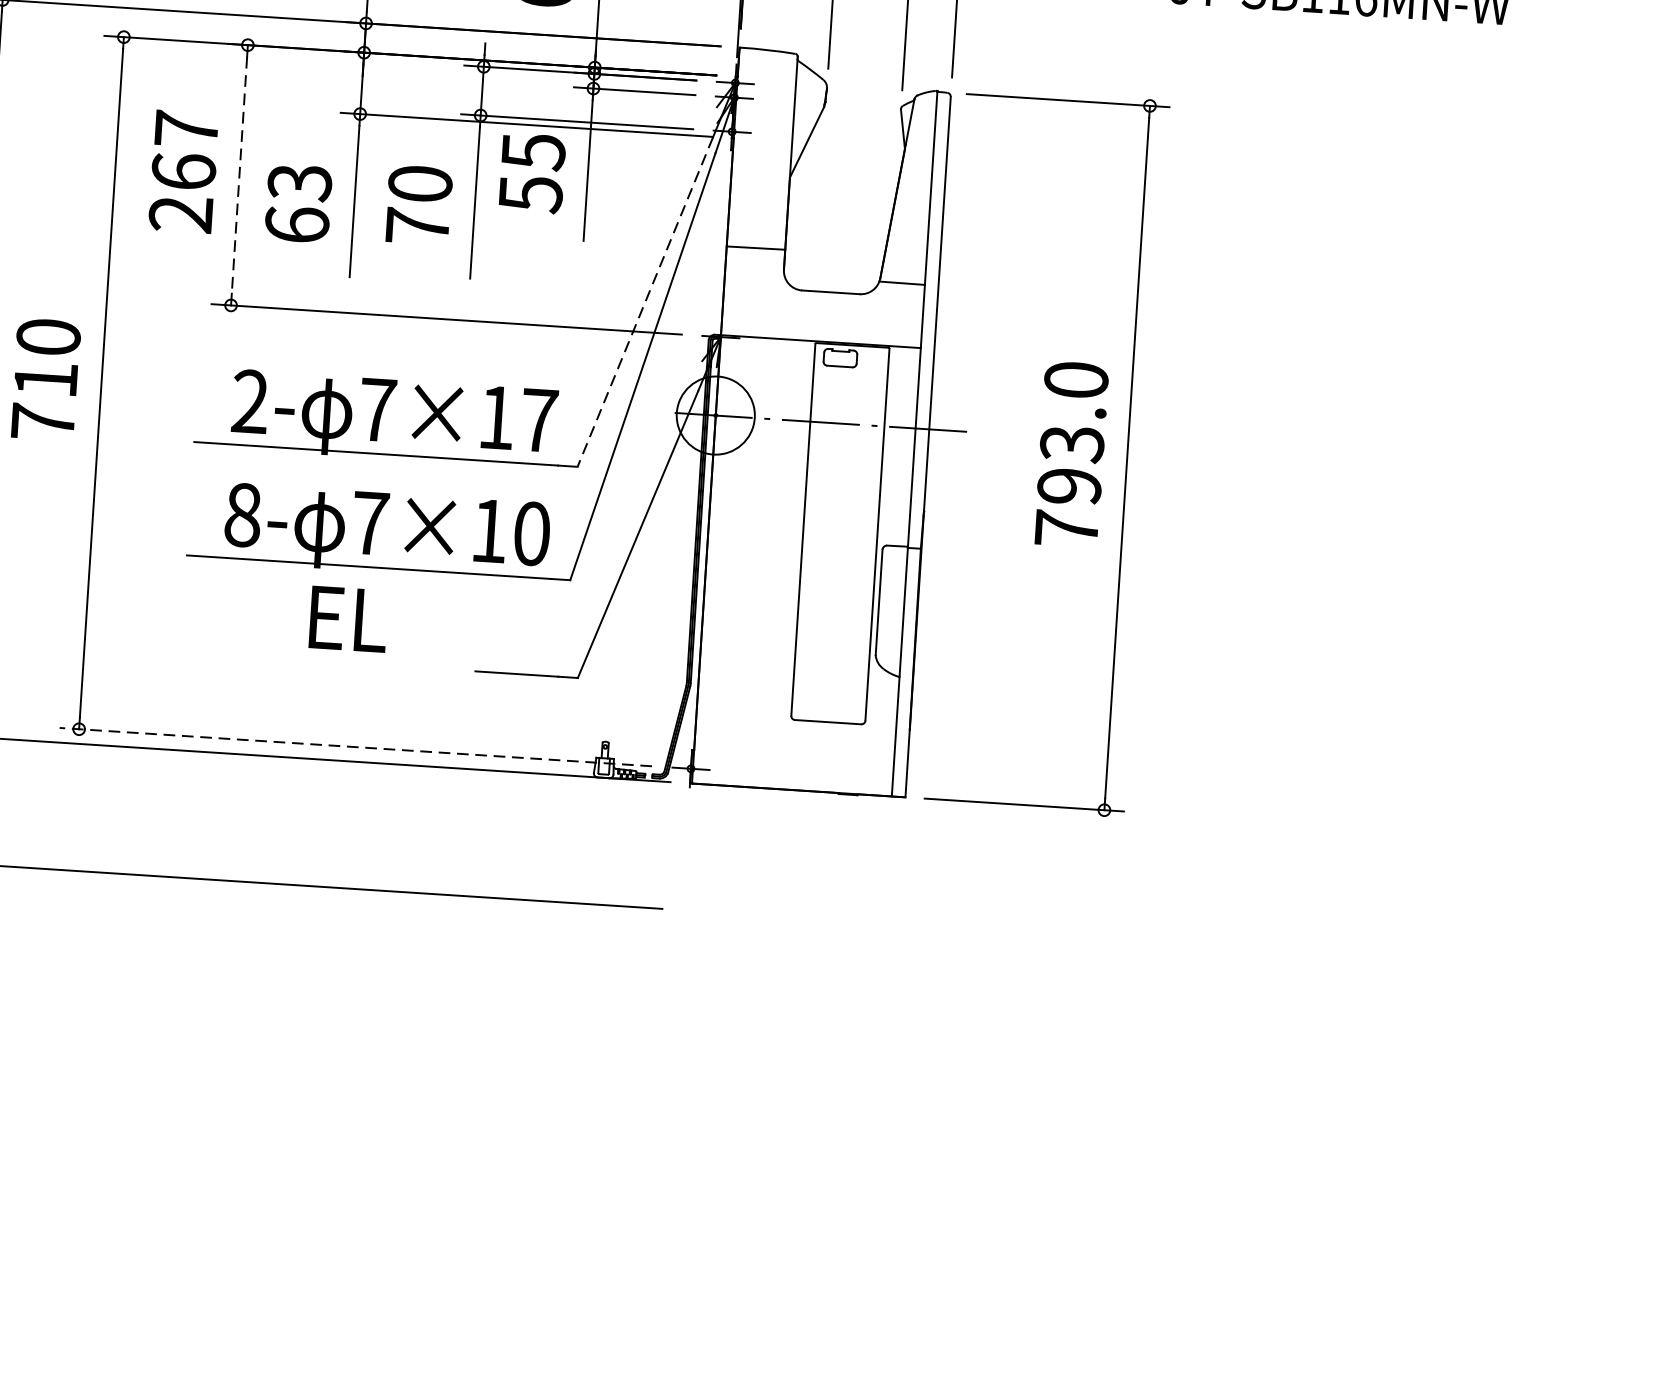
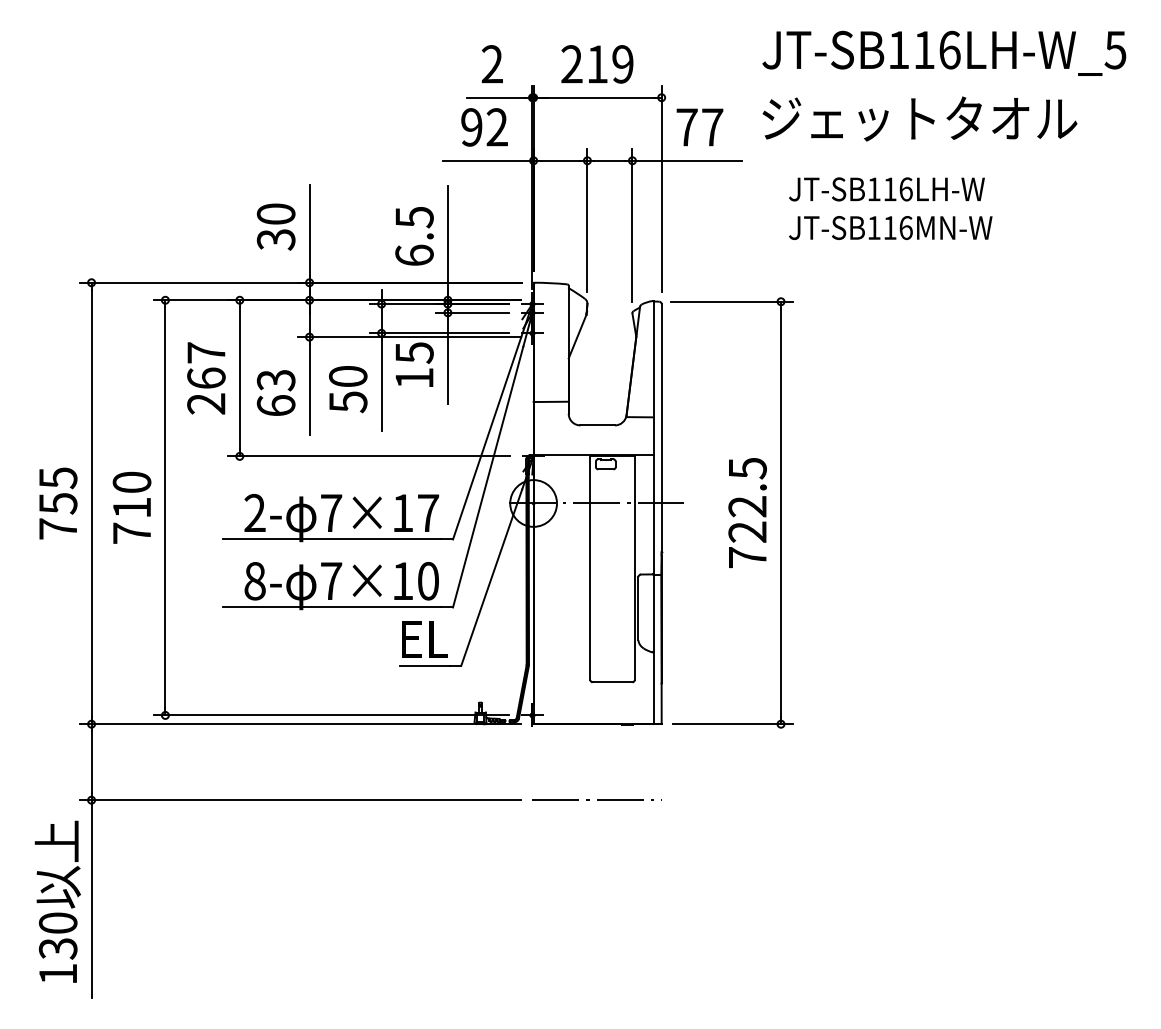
line: (238, 175) -> (239, 378), dashed -> solid
text: (530, 194) -> (414, 378), 55 -> 15
text: (418, 227) -> (348, 402), 70 -> 50
line: (645, 302) -> (487, 438), dashed -> solid
text: (1072, 431) -> (747, 499), 793.0 -> 722.5
text: (347, 619) -> (424, 639), moved
line: (356, 747) -> (331, 715), dashed -> solid
line: (790, 915) -> (597, 799), added

